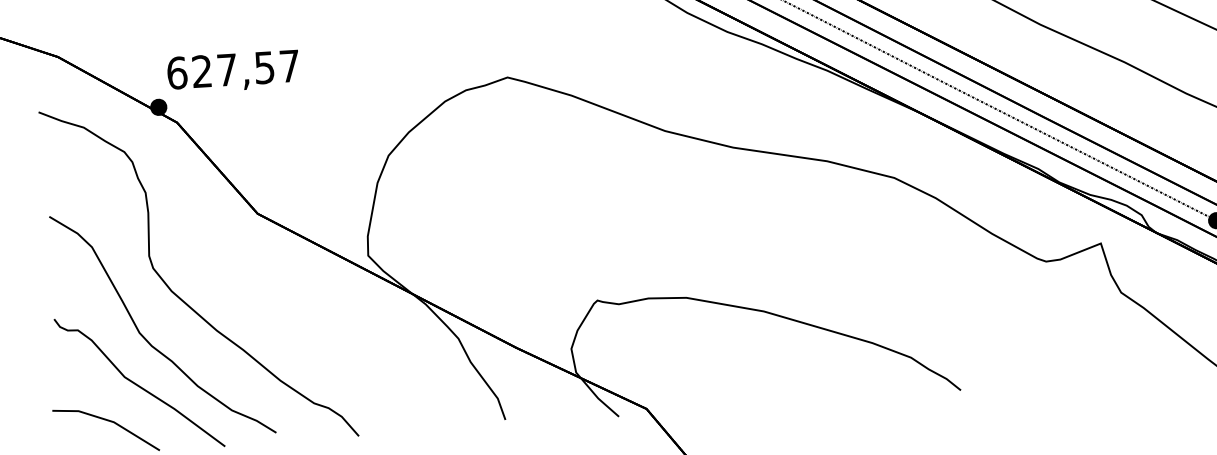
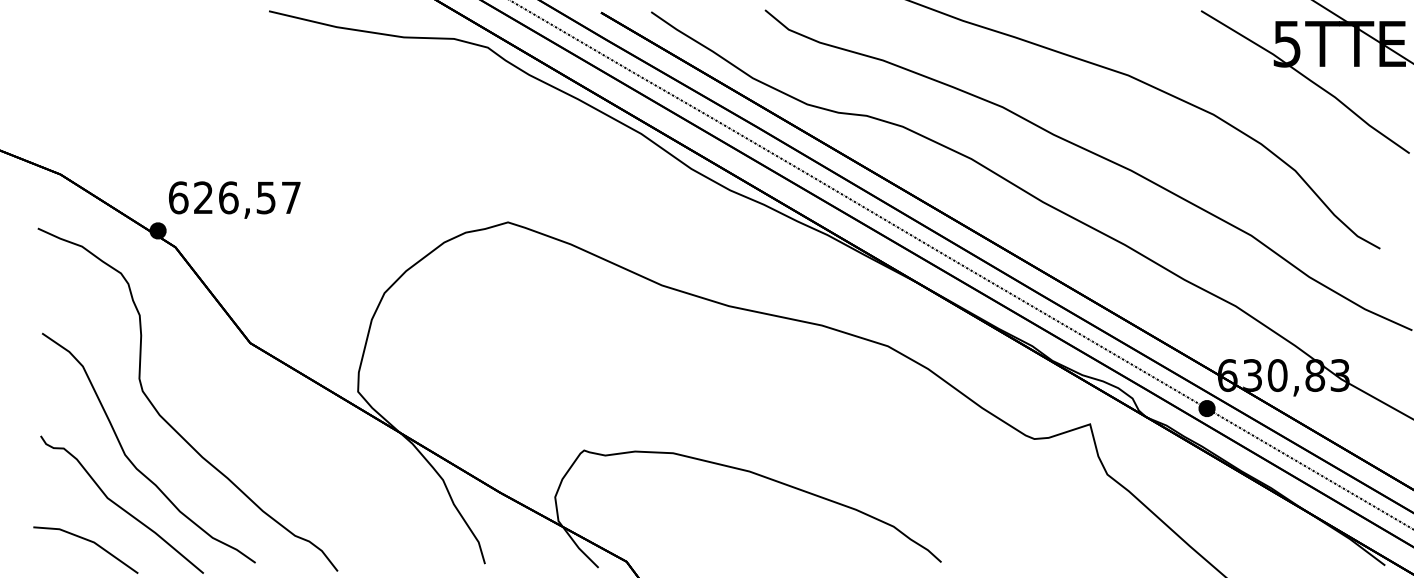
text: (227, 69) -> (228, 197), 627,57 -> 626,57

